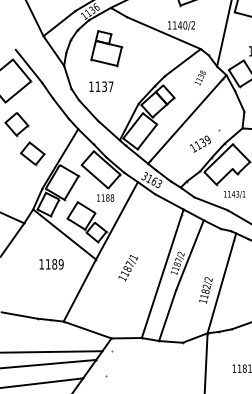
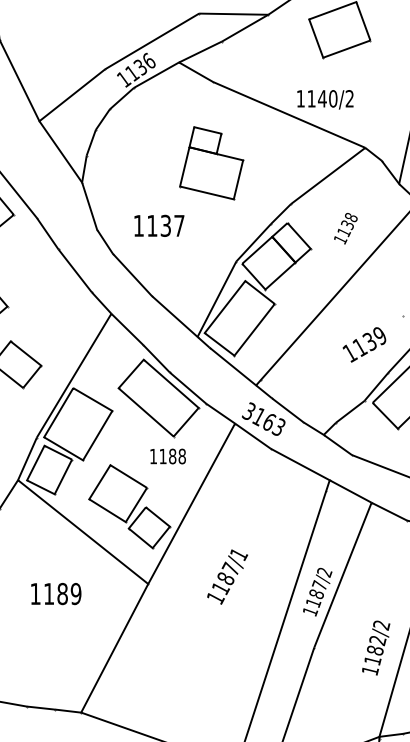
part: (106, 48) -> (211, 163), moved
text: (199, 77) -> (343, 227), moved
text: (128, 268) -> (227, 577), moved

